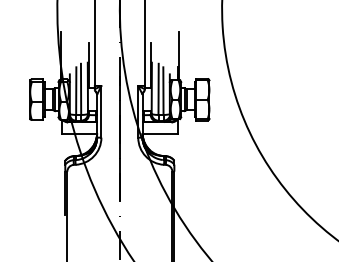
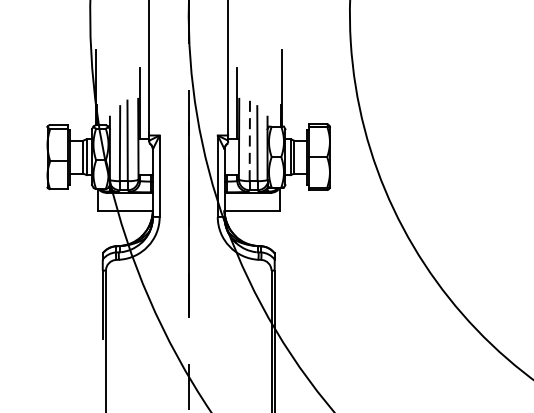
line: (158, 89) -> (249, 141), solid -> dashed

